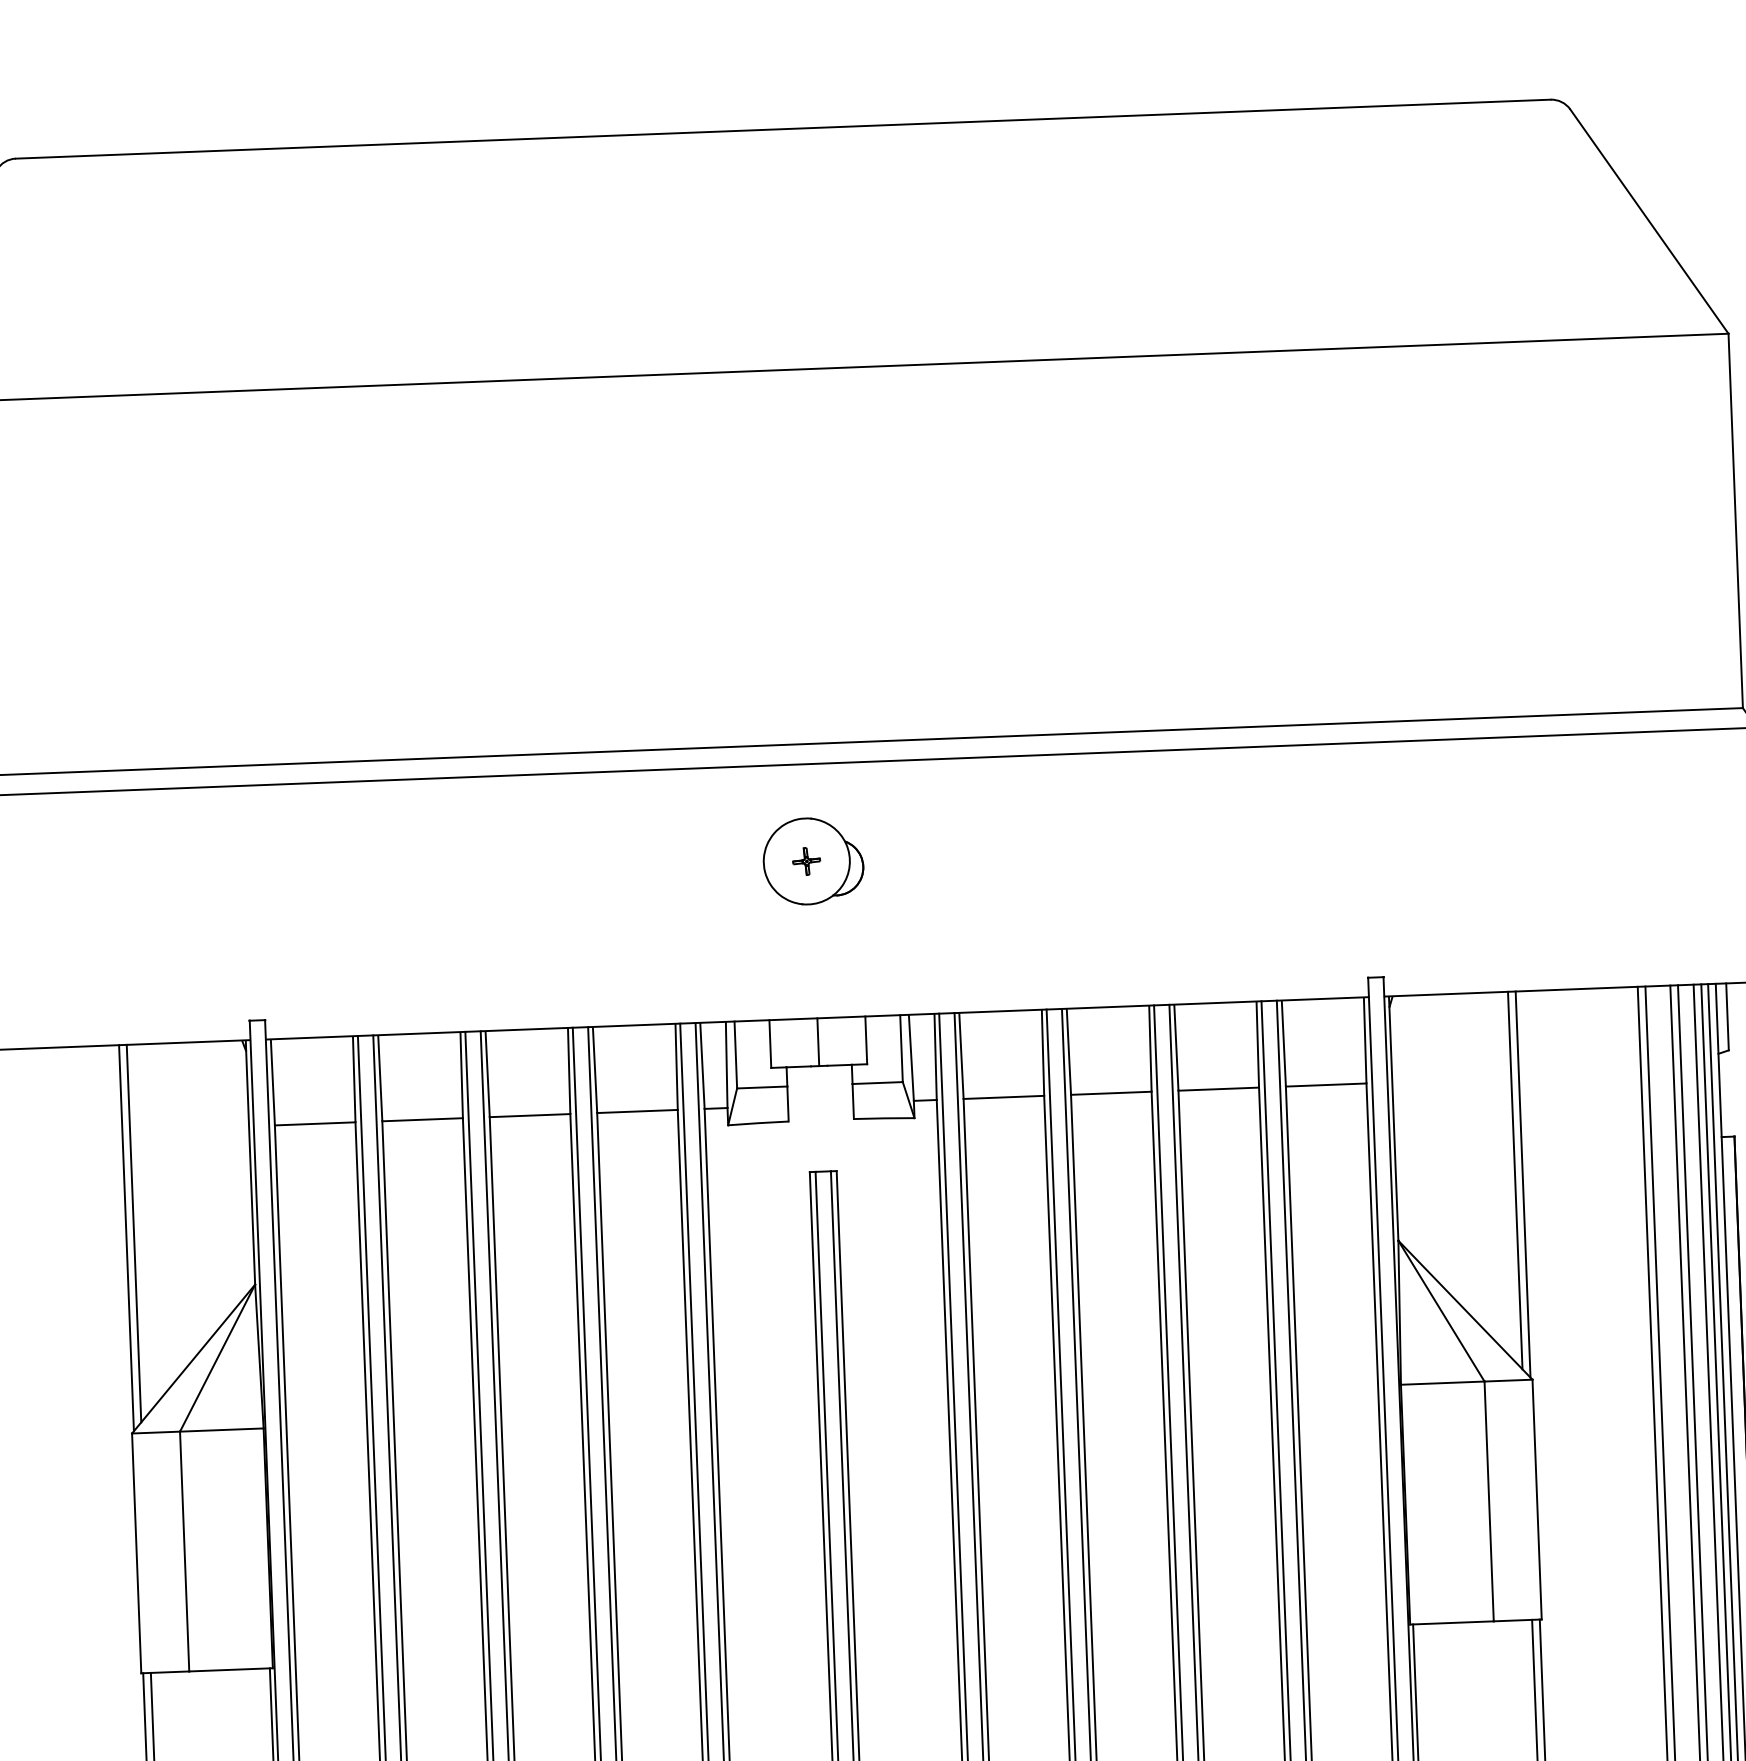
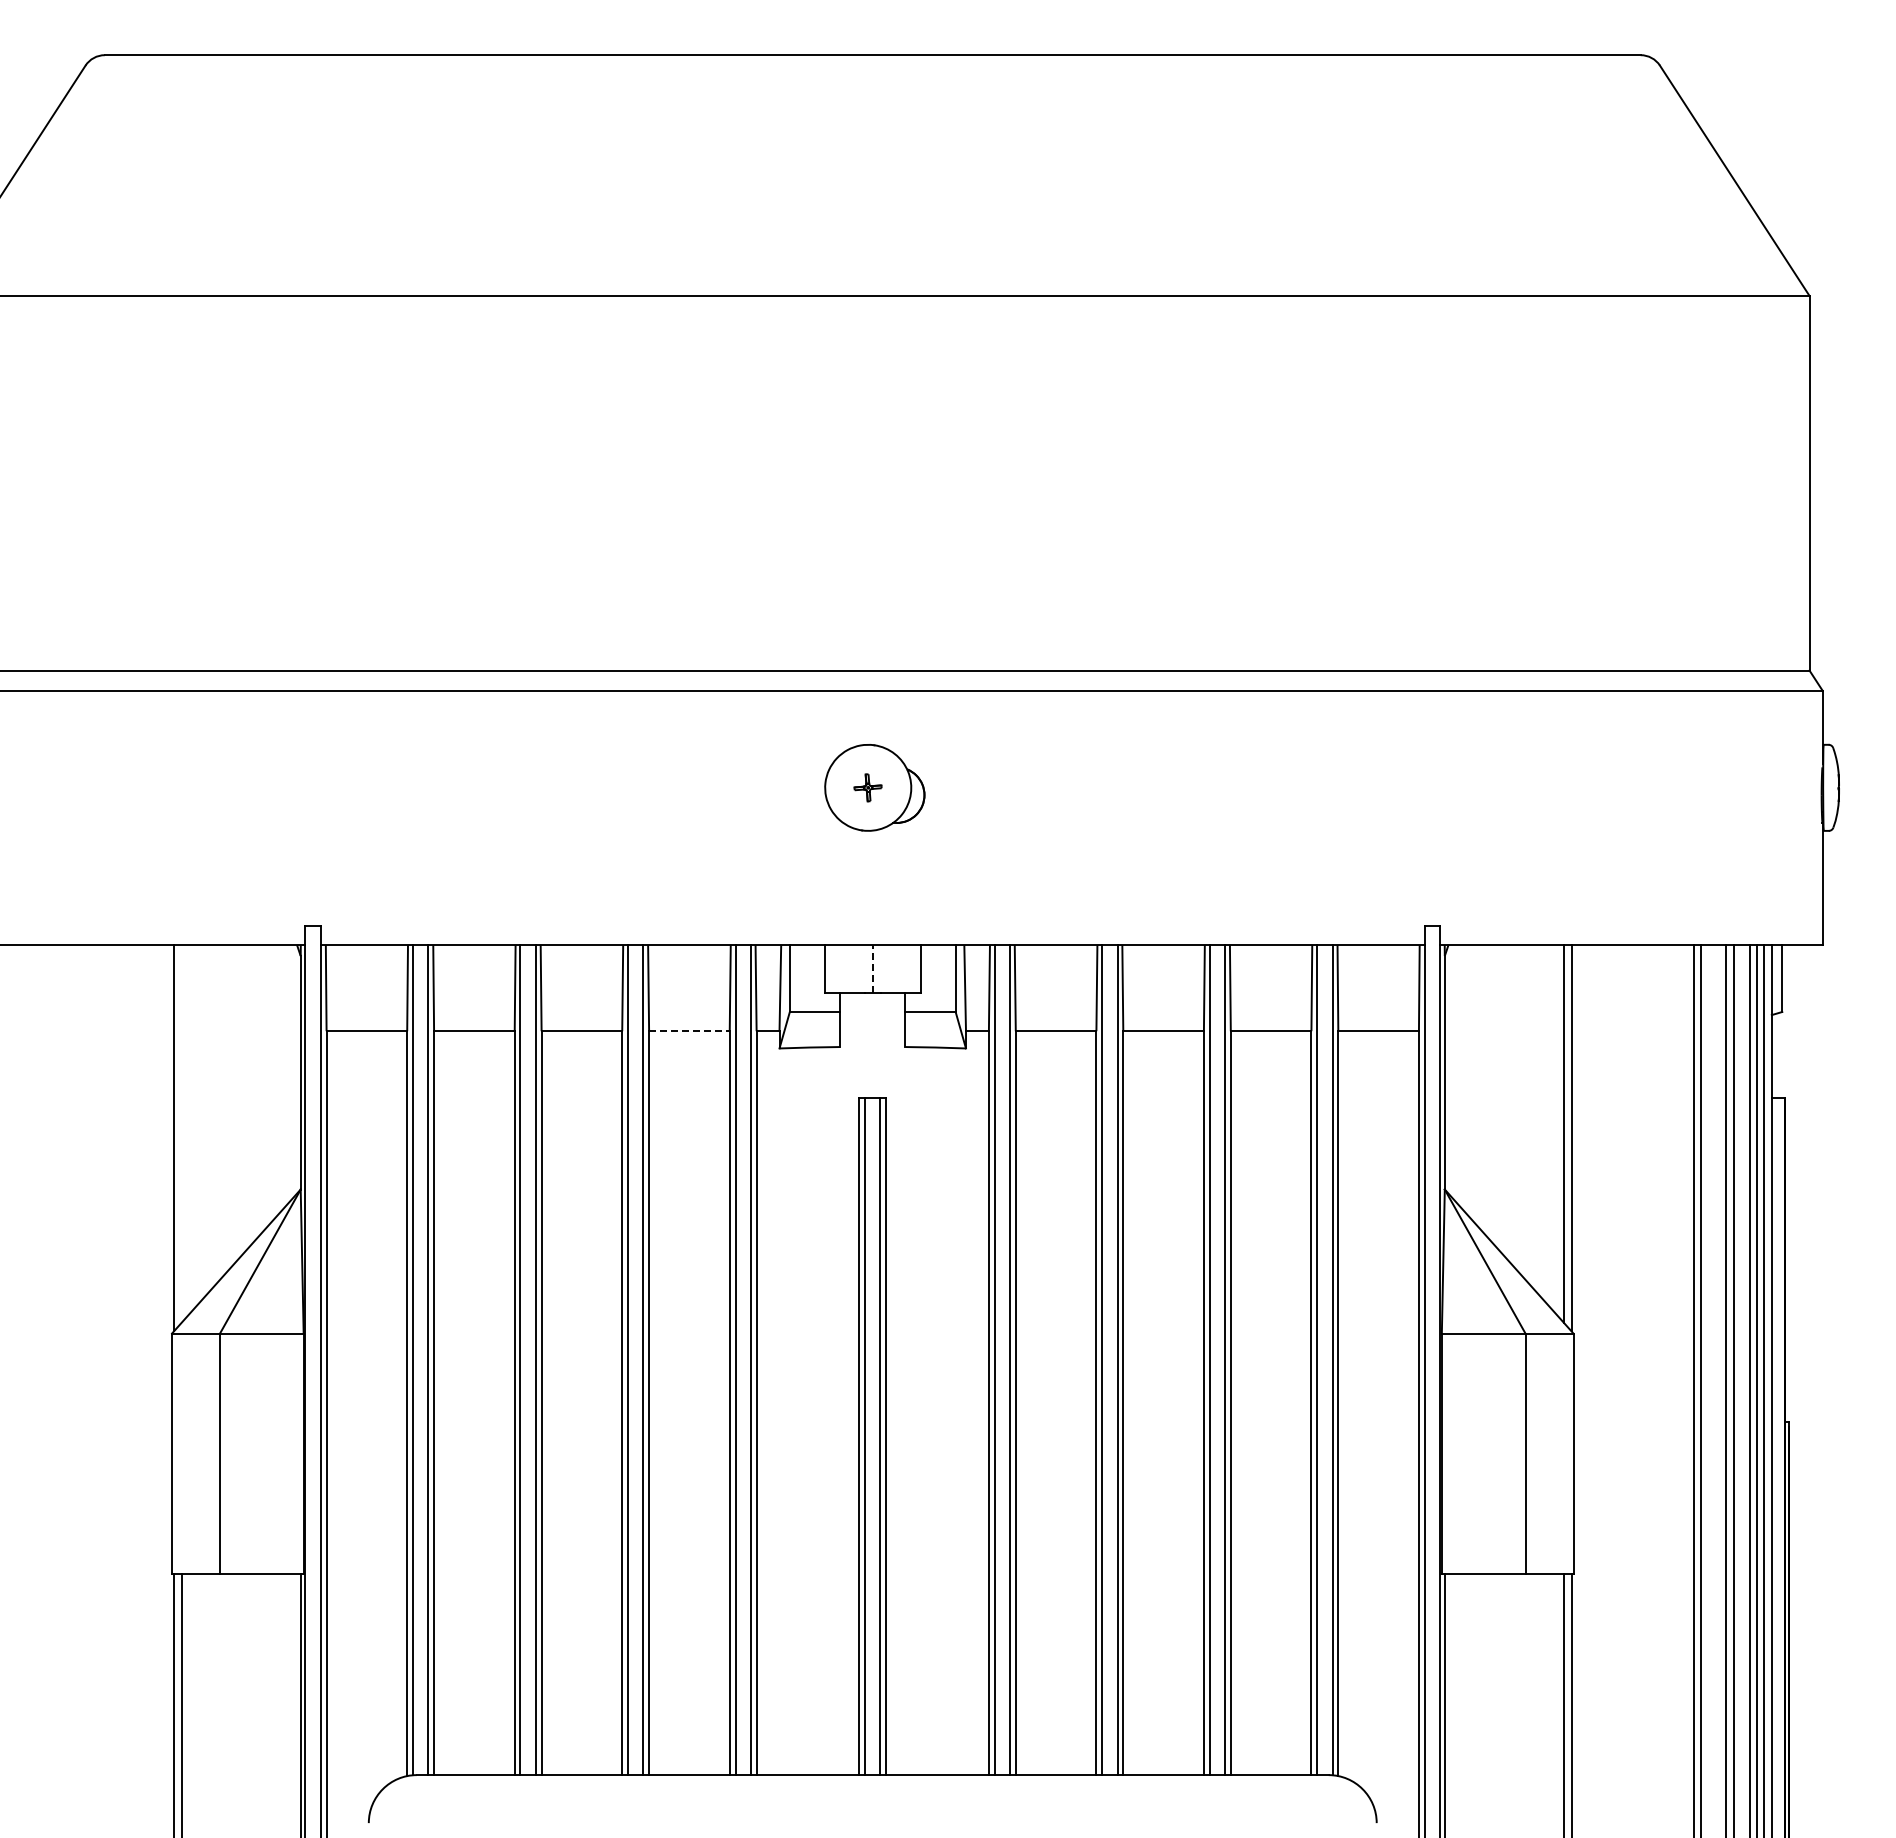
line: (818, 1041) -> (872, 968), solid -> dashed
line: (637, 1111) -> (689, 1031), solid -> dashed
line: (133, 1233) -> (181, 1133), removed

